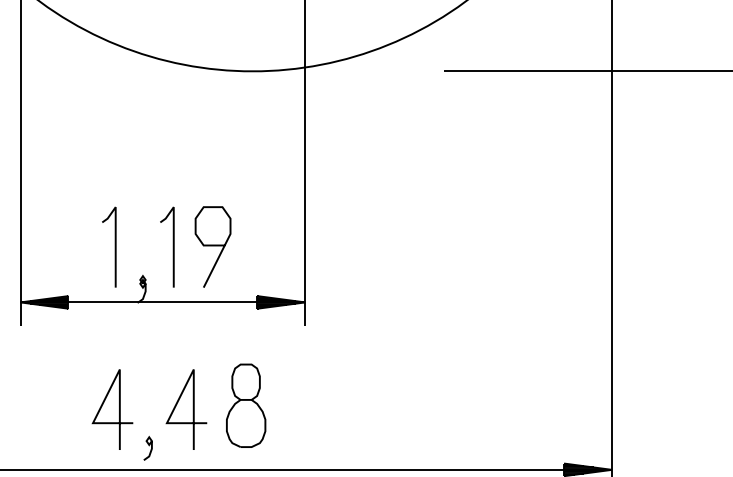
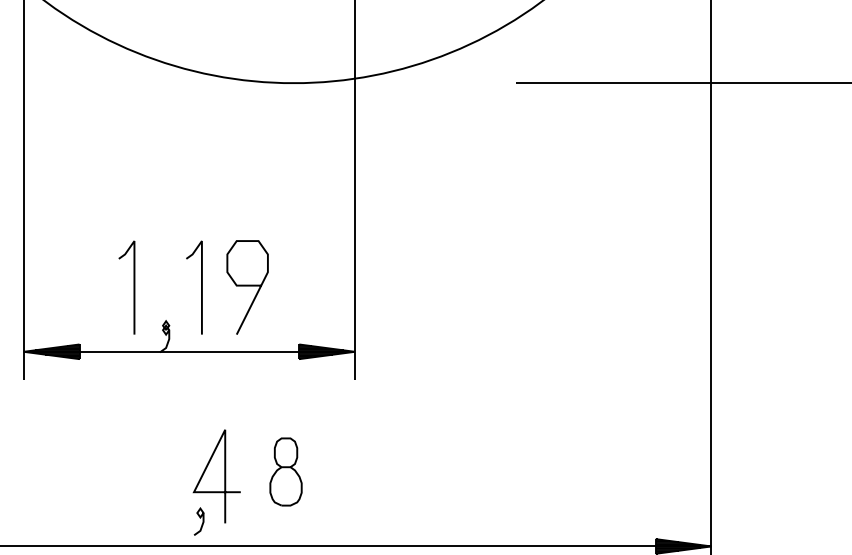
part: (245, 405) -> (285, 471), size x0.7
line: (119, 409) -> (138, 476), removed
curve: (149, 445) -> (200, 518), moved

